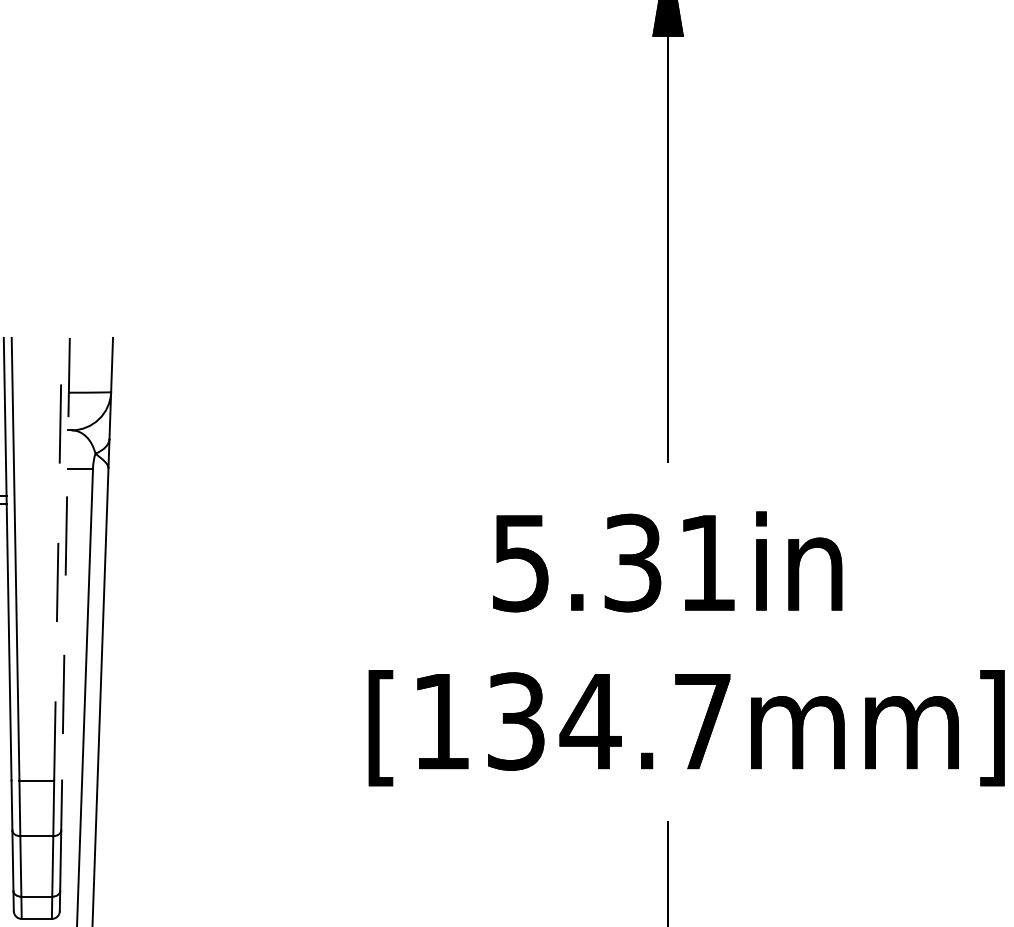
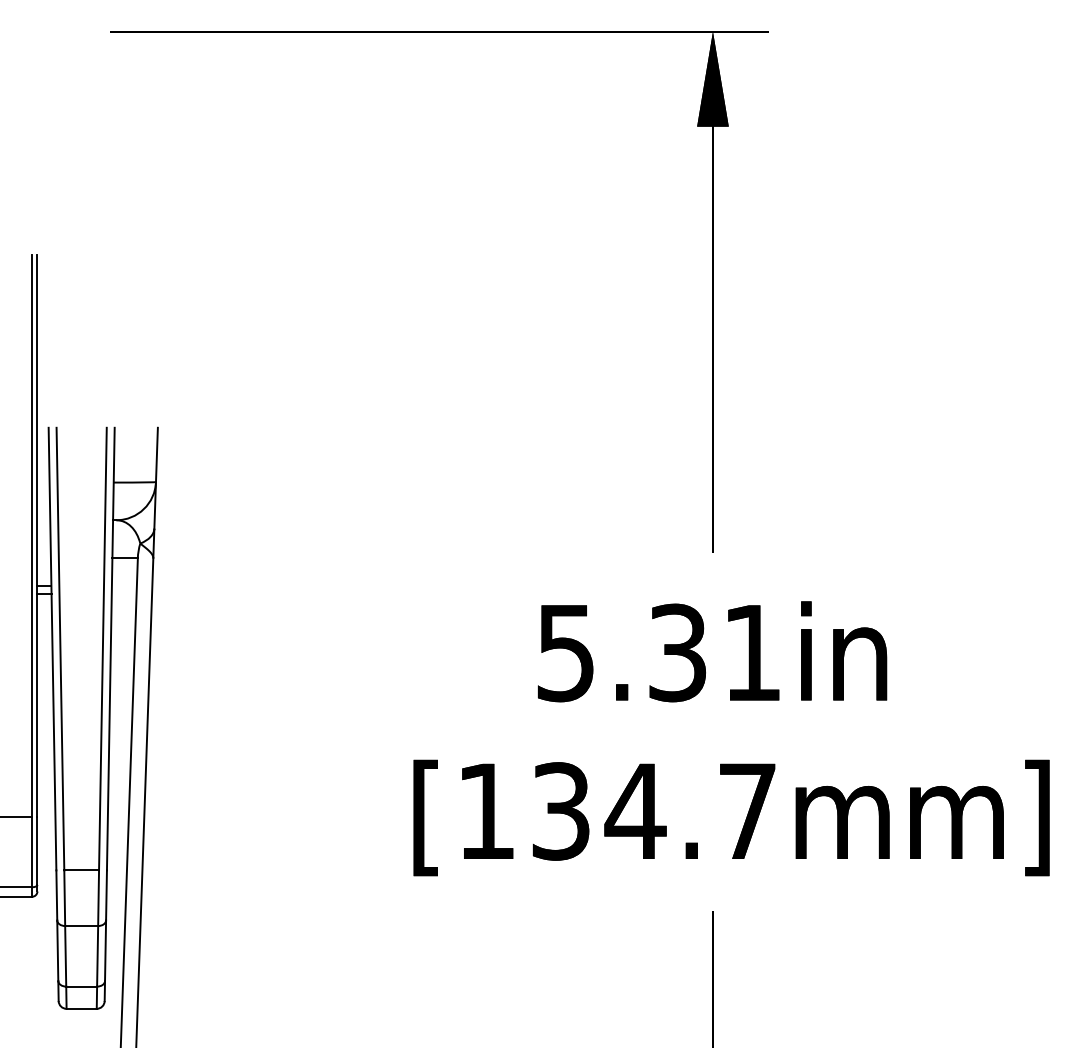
line: (57, 558) -> (102, 648), dashed -> solid
line: (65, 559) -> (110, 649), dashed -> solid

